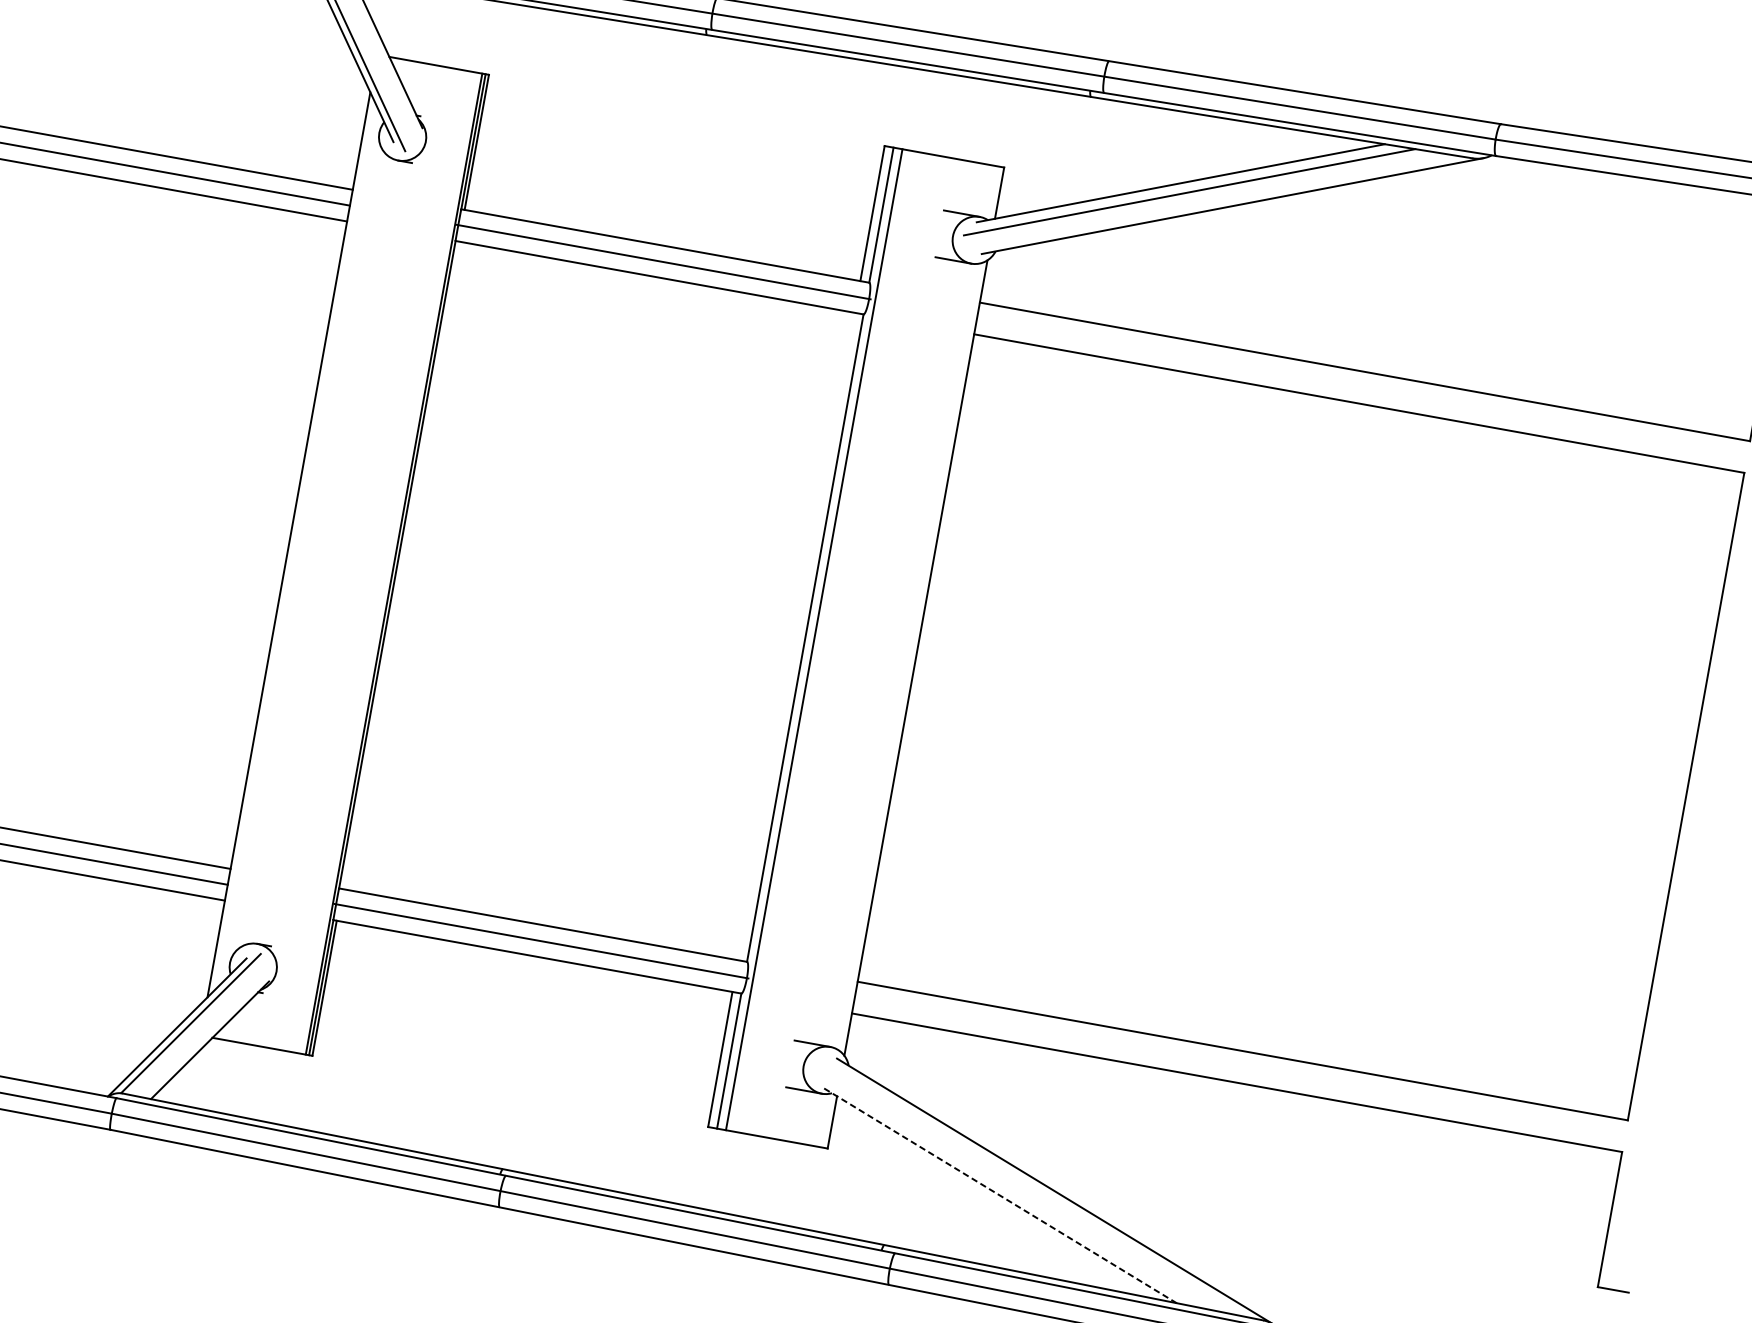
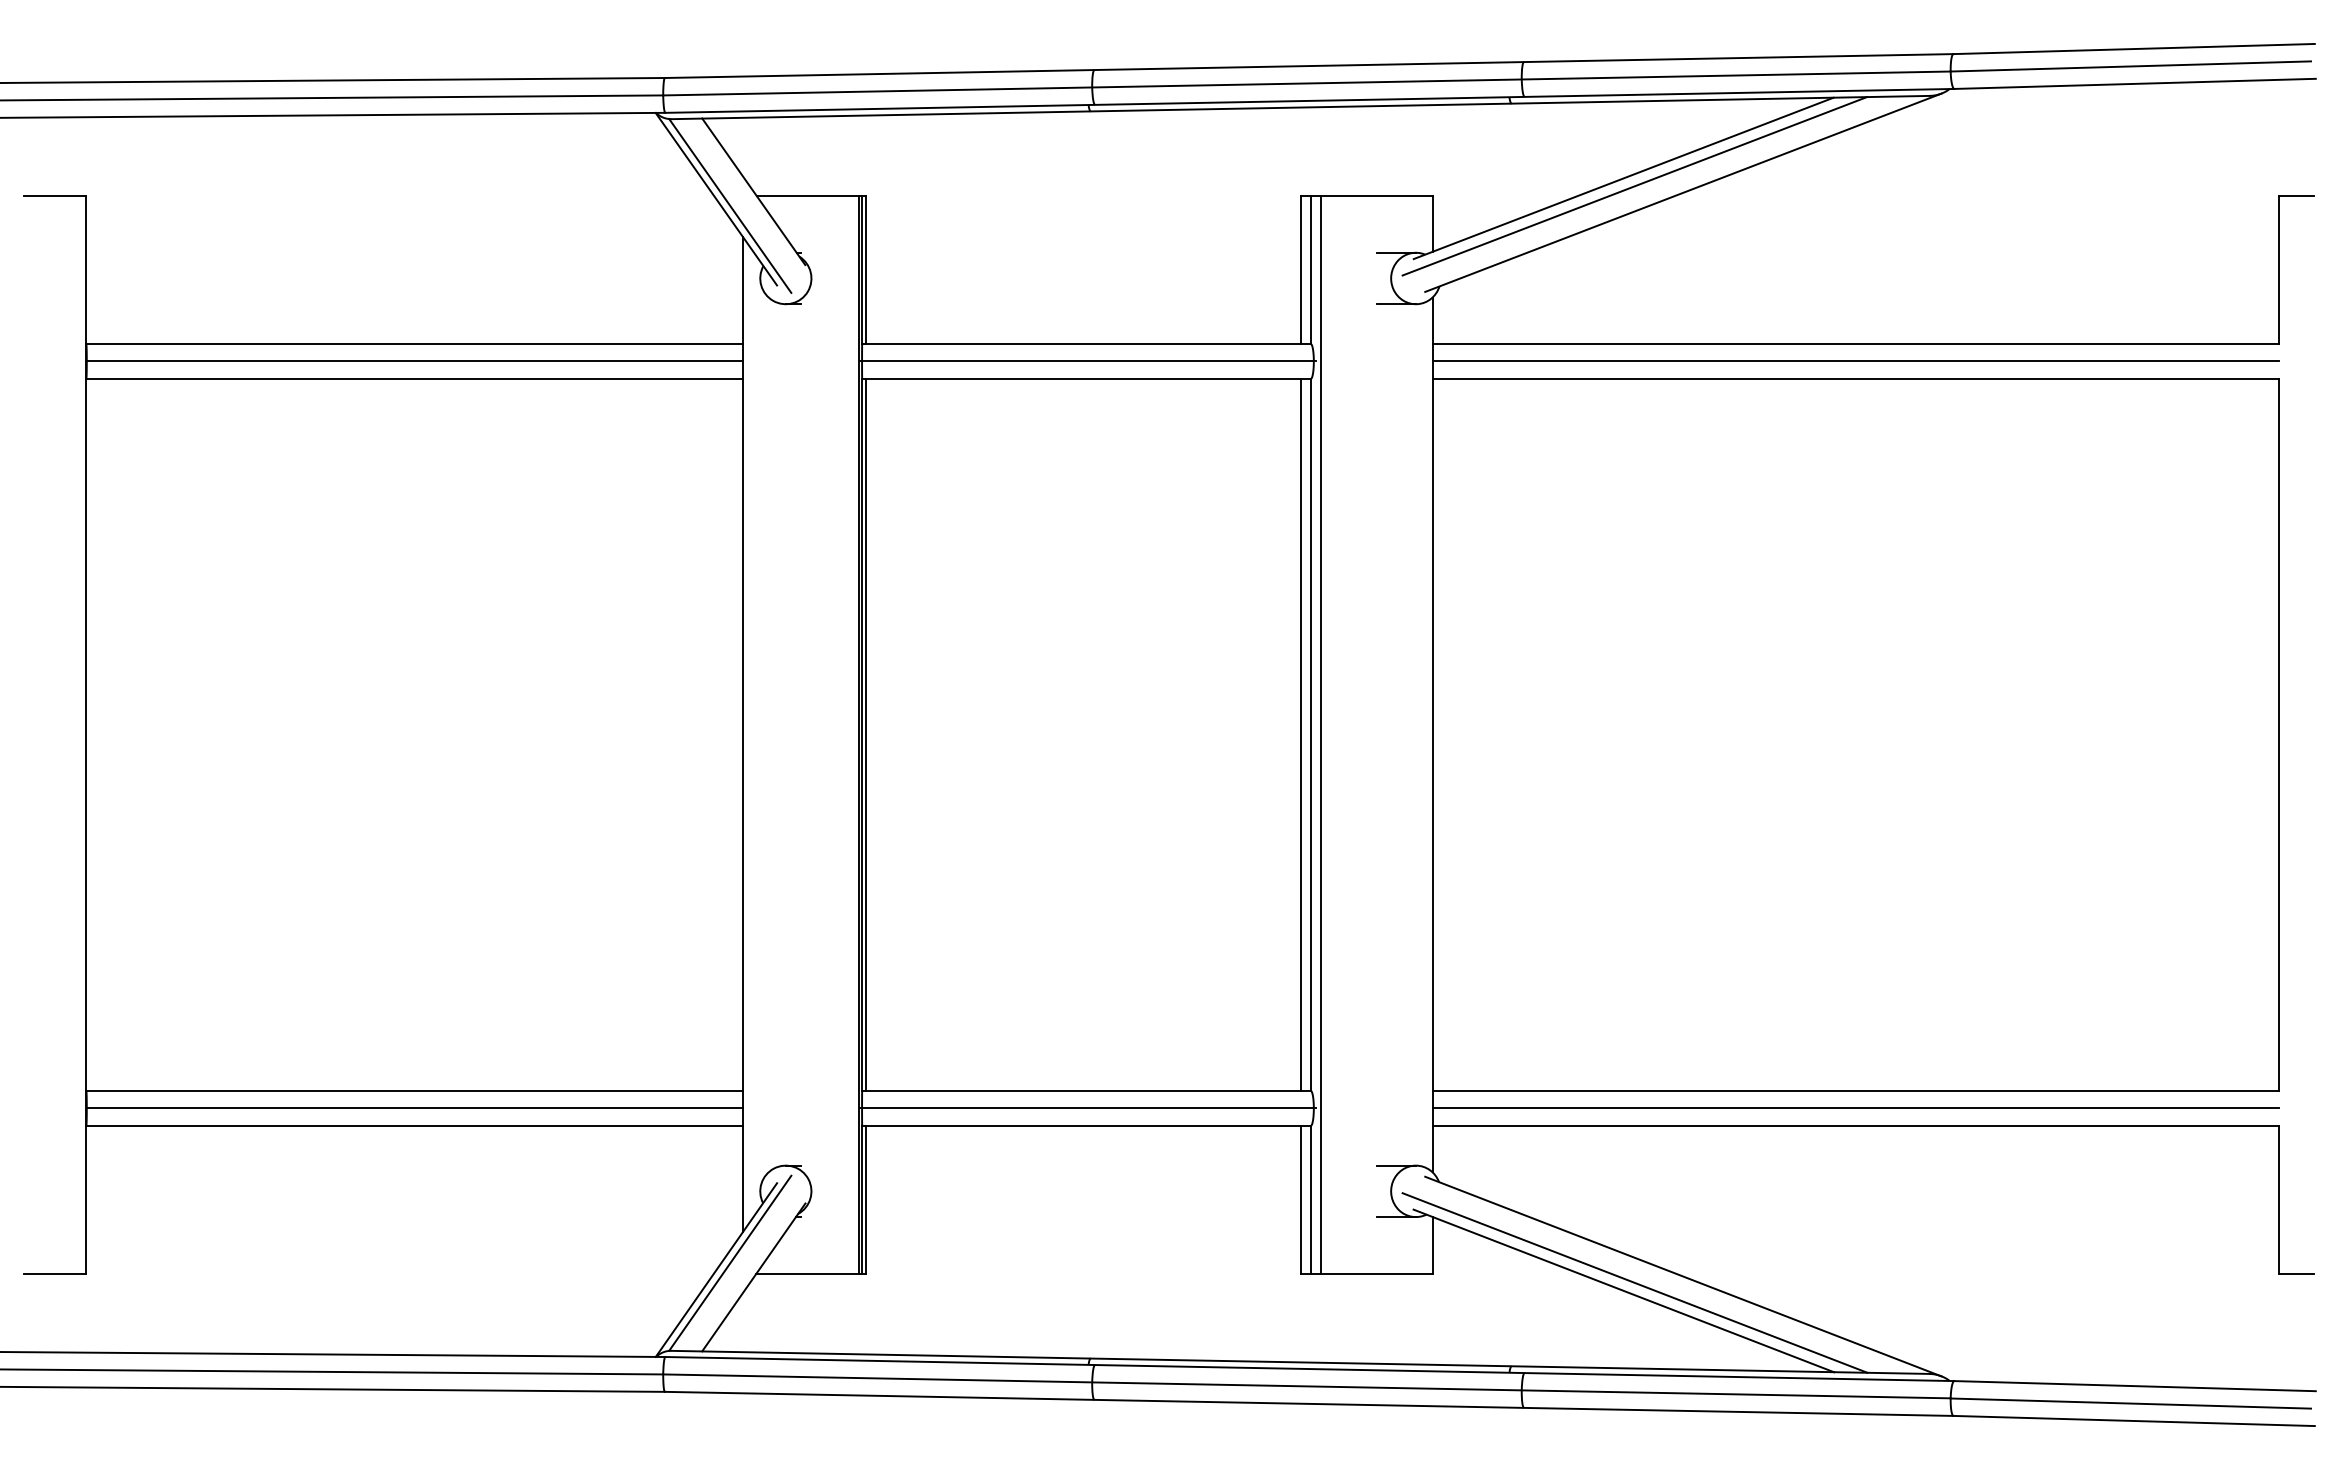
line: (1361, 387) -> (1855, 361), added
line: (400, 564) -> (865, 734), added
line: (796, 636) -> (1301, 734), added
line: (1239, 1066) -> (1855, 1108), added
line: (1010, 1188) -> (1634, 1282), added
line: (998, 1194) -> (1623, 1290), dashed -> solid

